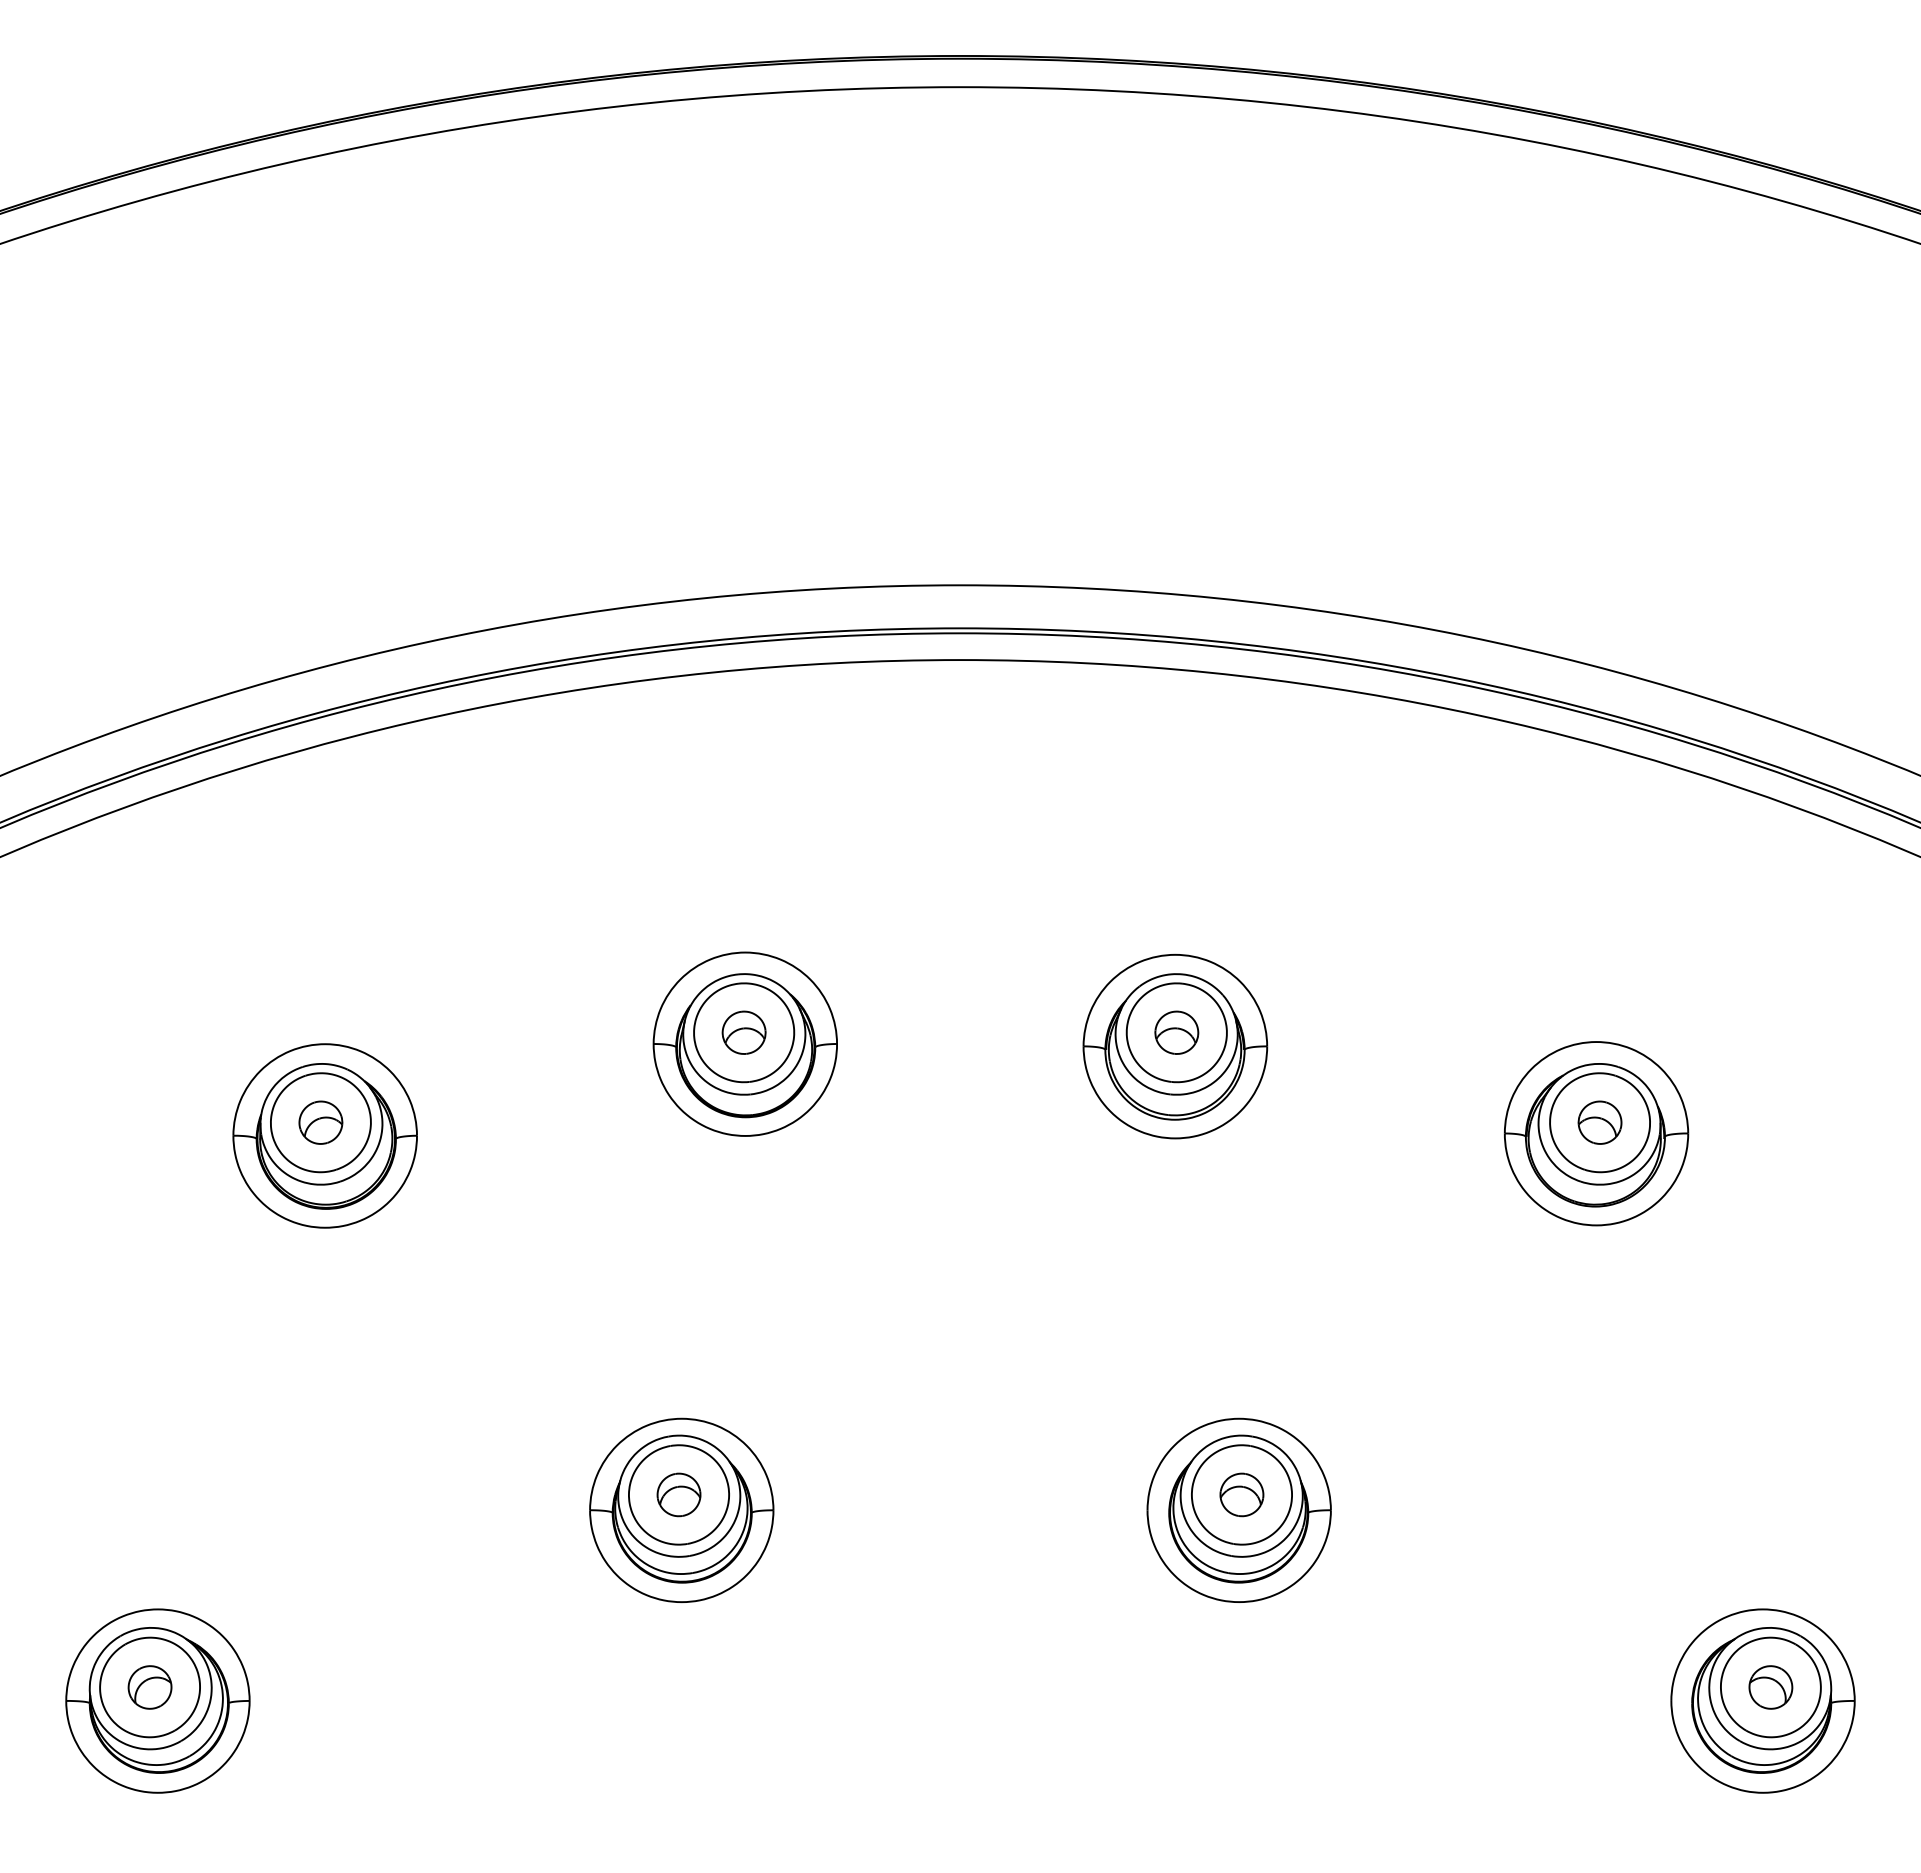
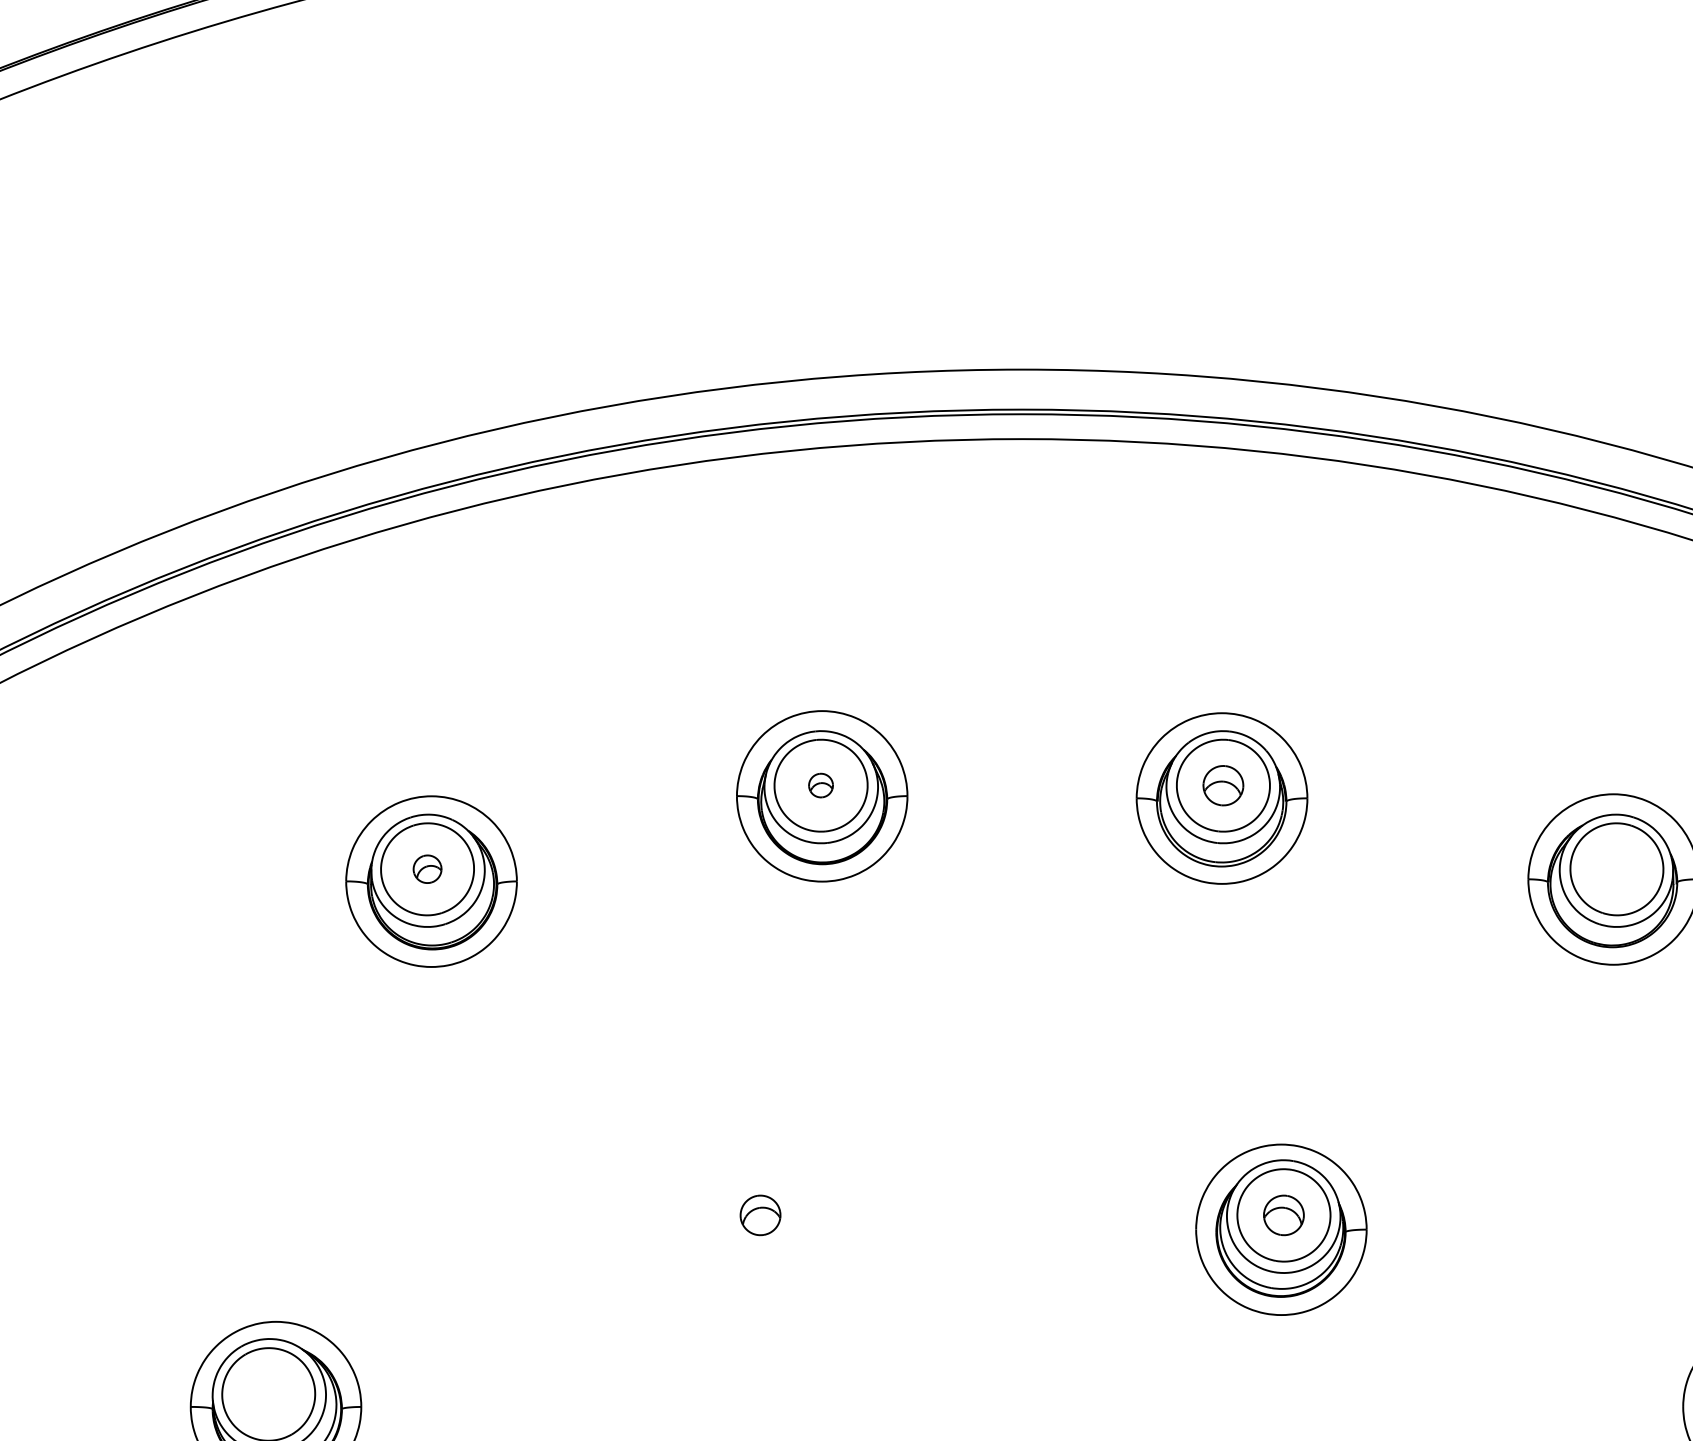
part: (743, 1032) -> (820, 785), size x0.6
part: (320, 1122) -> (427, 869), size x0.7
part: (1599, 1122) -> (1616, 869), removed
part: (681, 1509) -> (762, 1228), removed
part: (149, 1687) -> (268, 1394), removed

